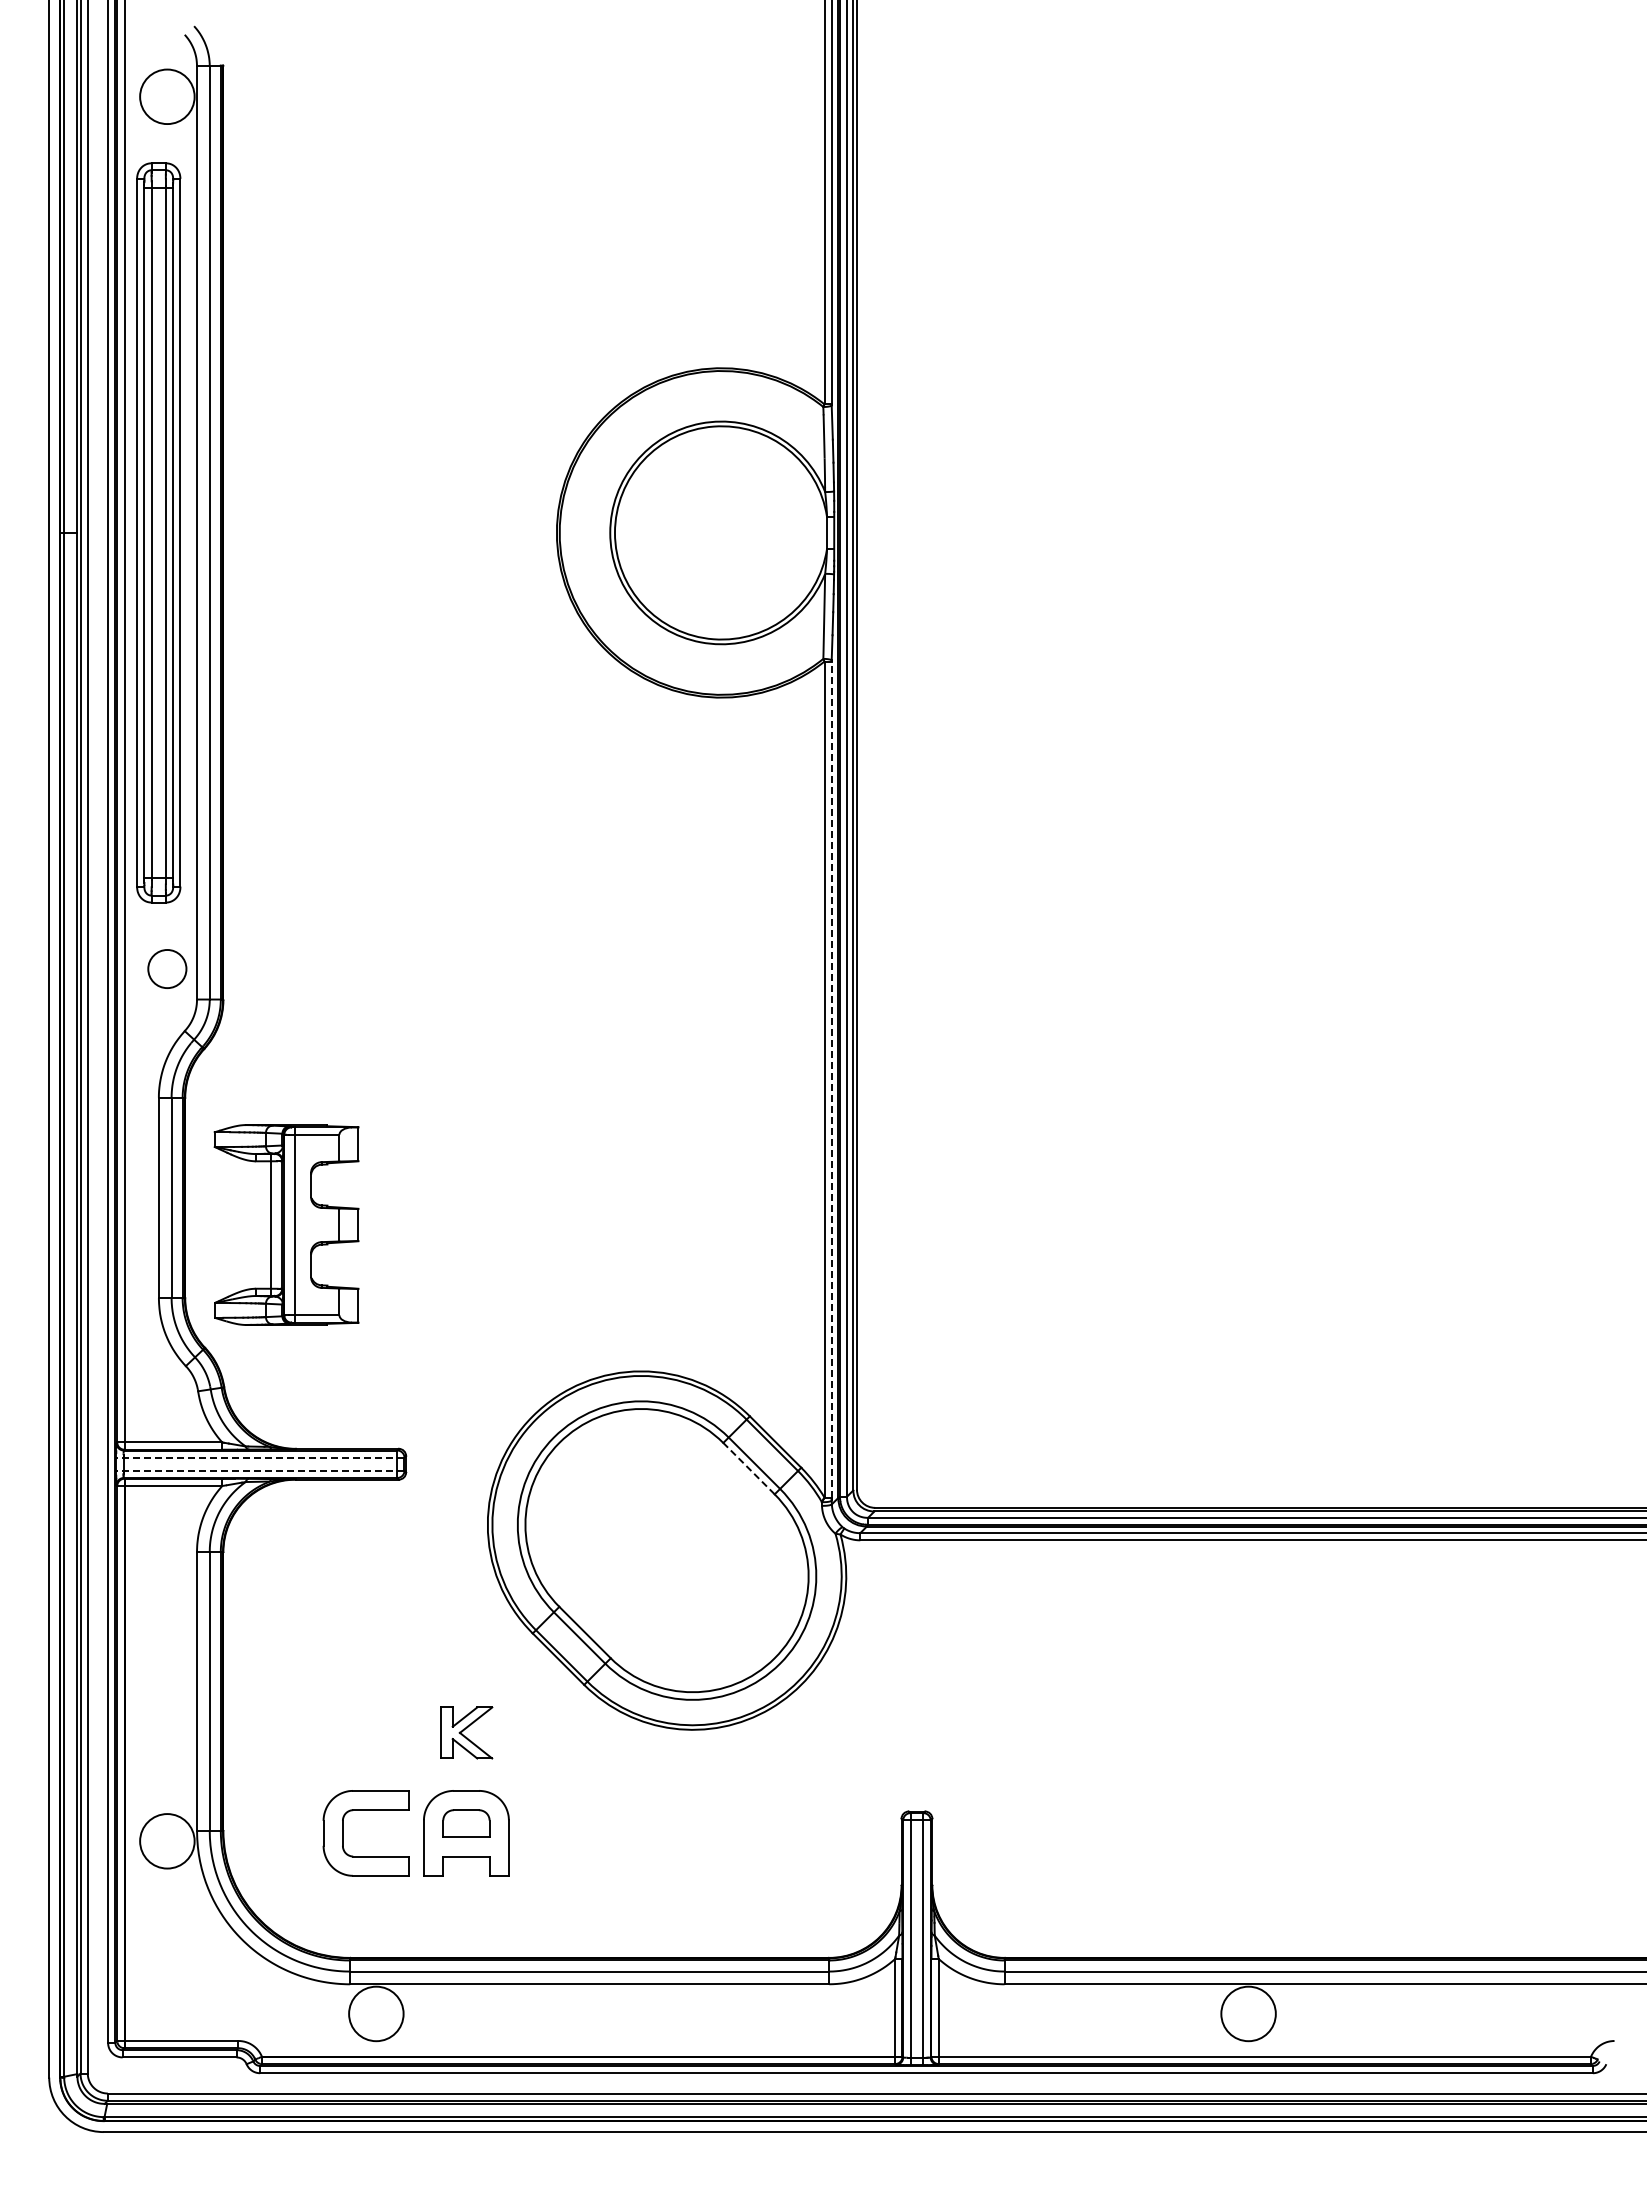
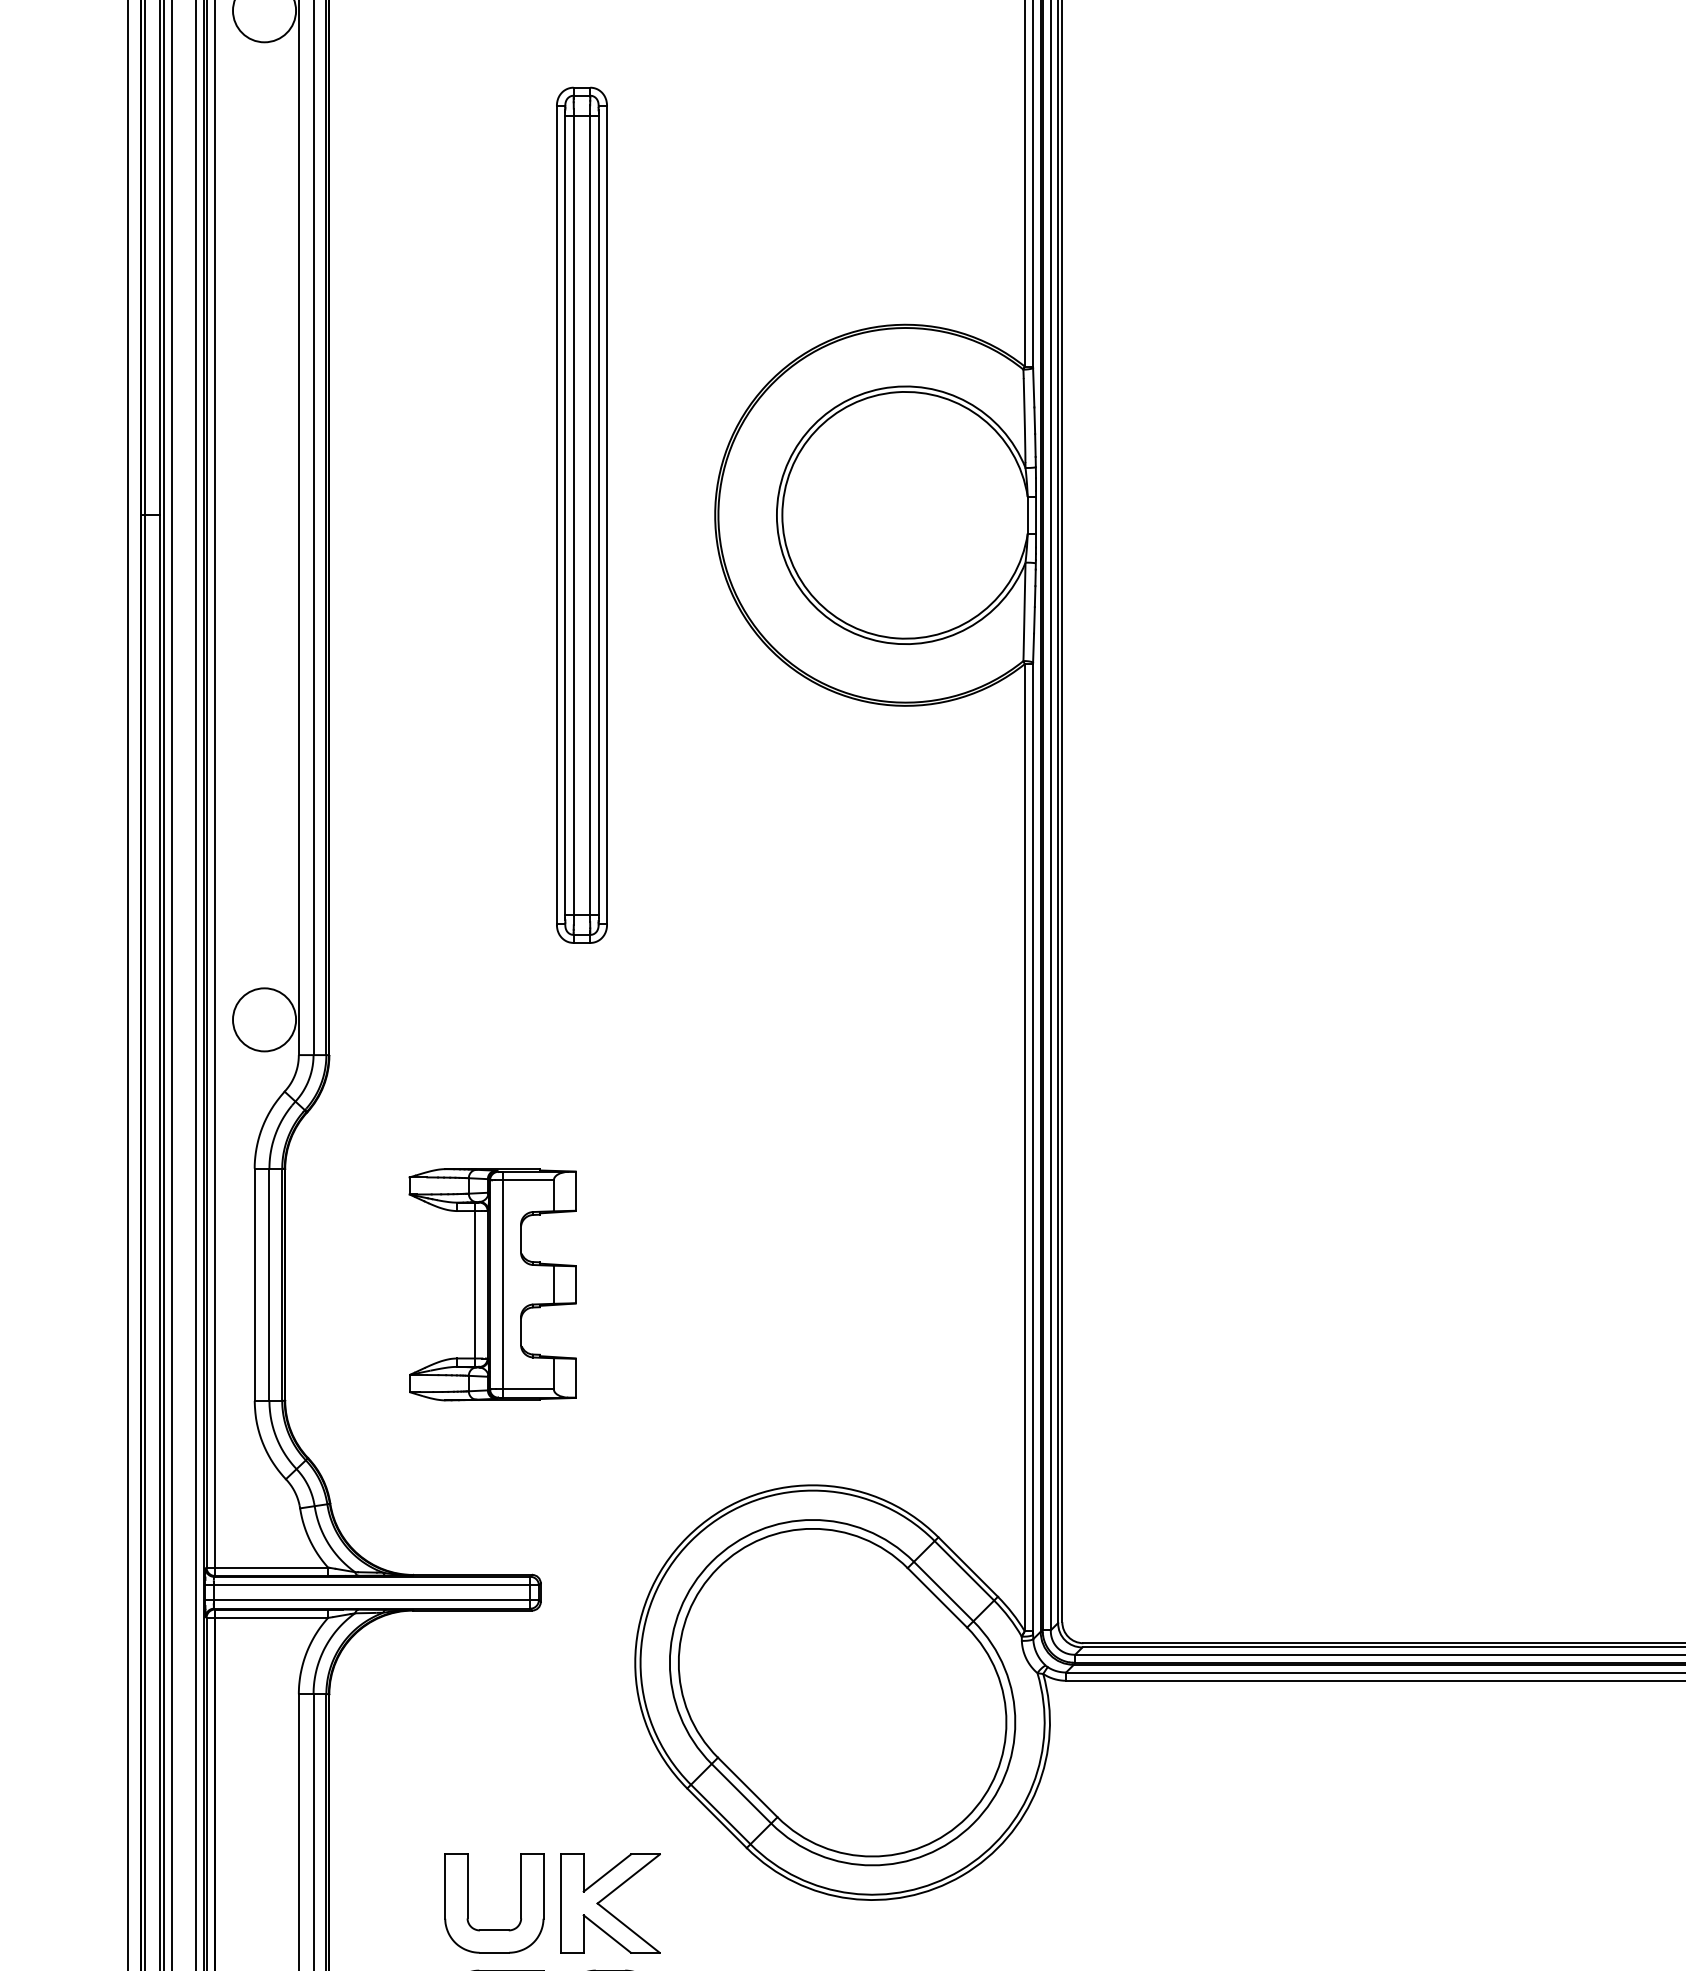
part: (158, 532) -> (581, 514), moved
circle: (167, 968) -> (264, 1019), size x1.43
line: (831, 1078) -> (1032, 1146), dashed -> solid
part: (286, 1224) -> (492, 1284), moved
line: (259, 1457) -> (371, 1584), dashed -> solid
line: (748, 1468) -> (936, 1597), dashed -> solid
line: (259, 1470) -> (371, 1599), dashed -> solid
part: (343, 1732) -> (468, 1903), added
part: (466, 1732) -> (610, 1903), size x1.67

